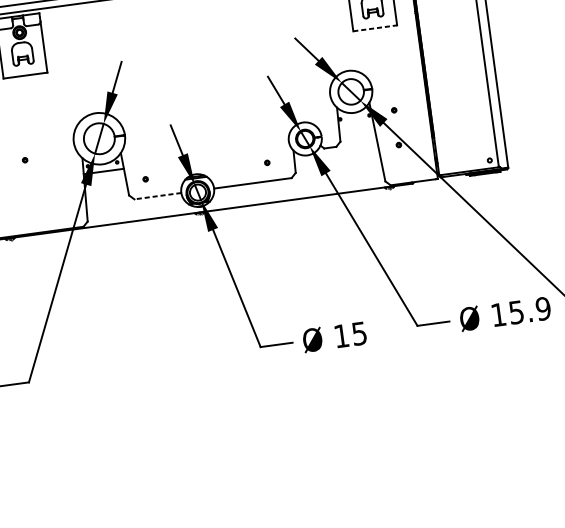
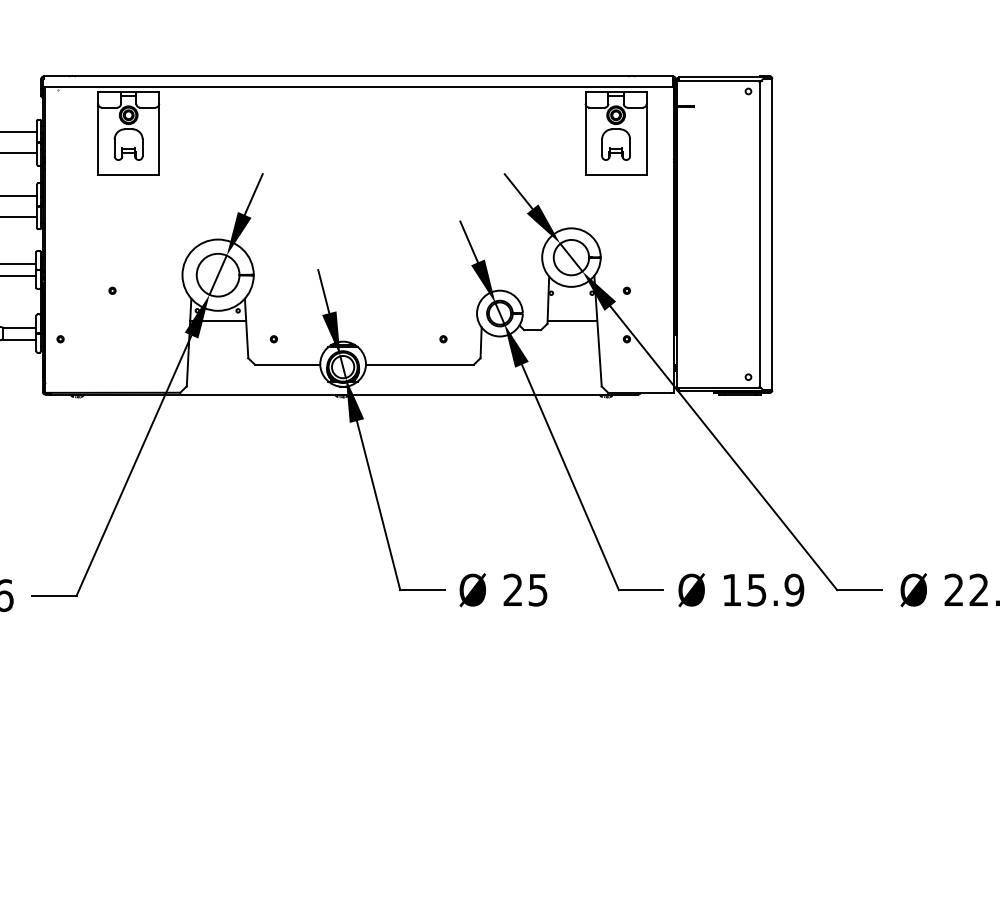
line: (375, 28) -> (616, 175), dashed -> solid
line: (358, 136) -> (572, 320), added
line: (157, 196) -> (287, 364), dashed -> solid
text: (341, 335) -> (512, 589), 15 -> 25

